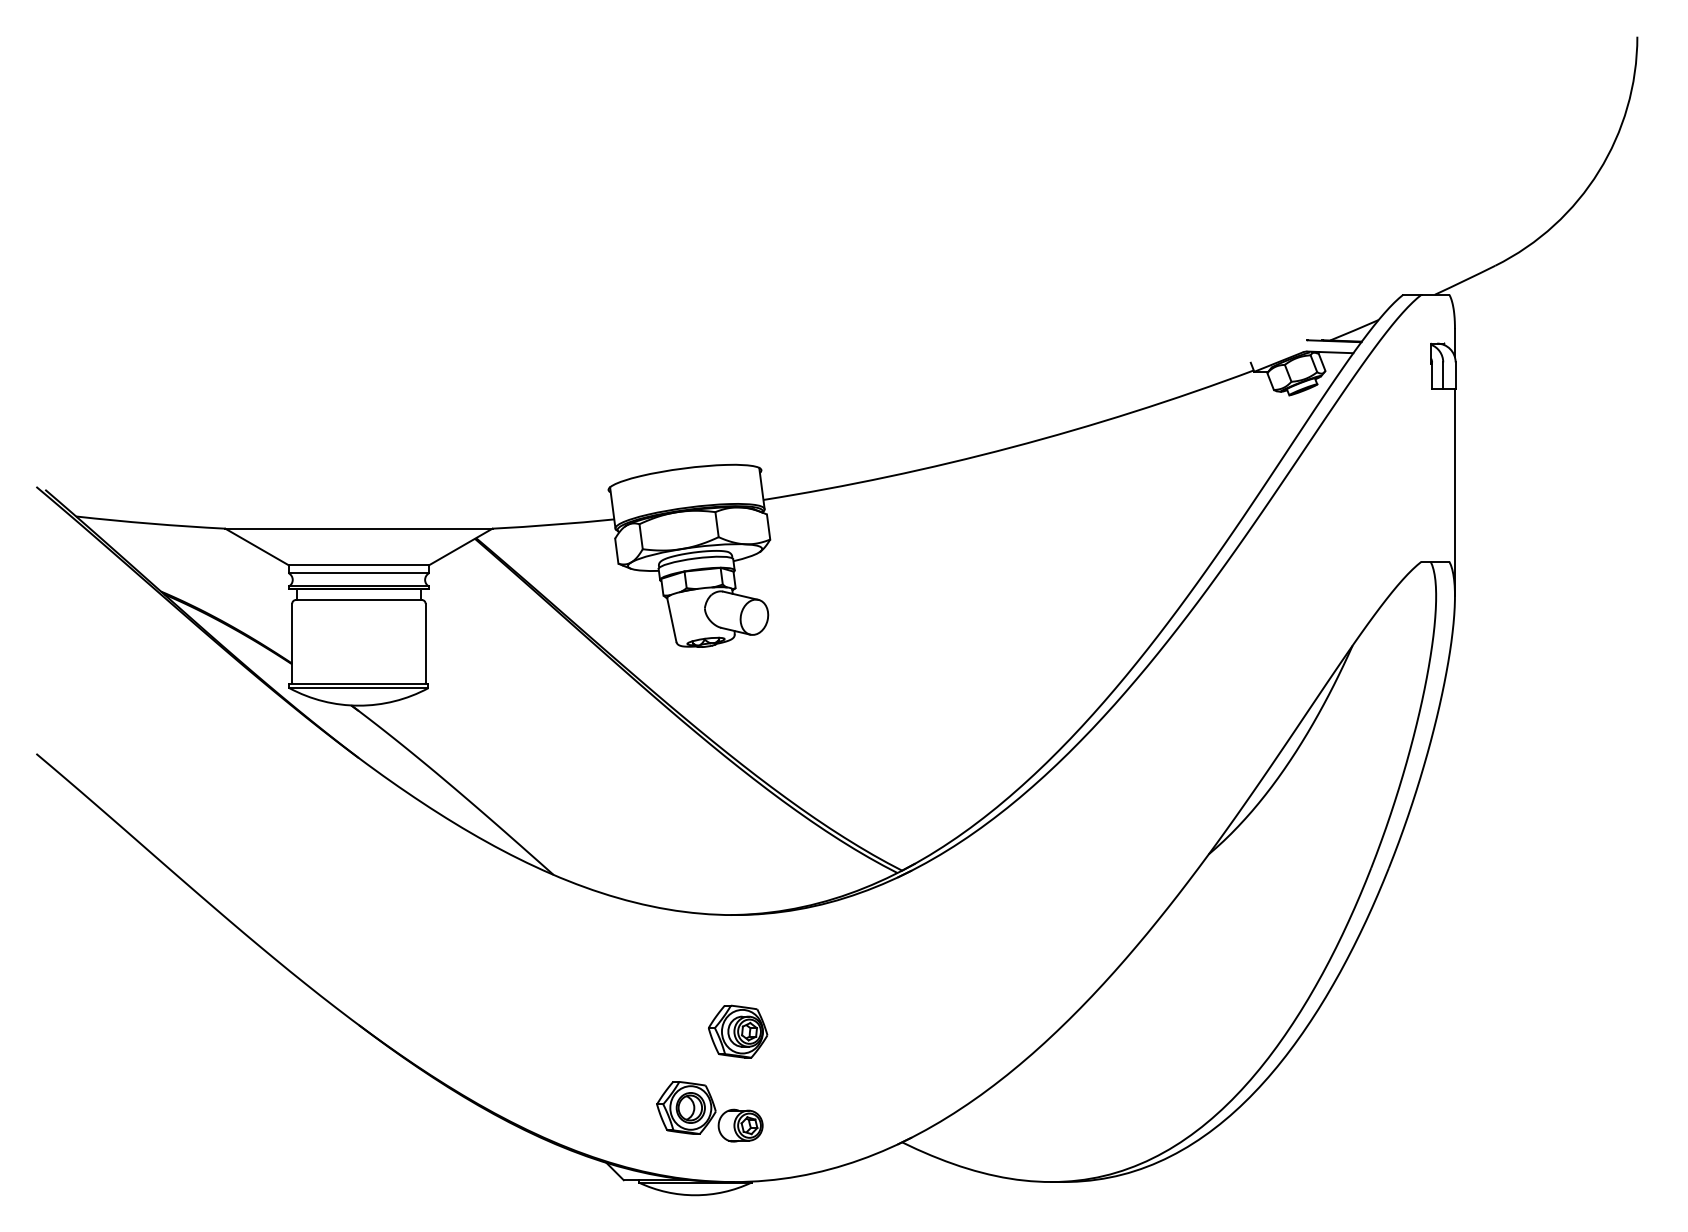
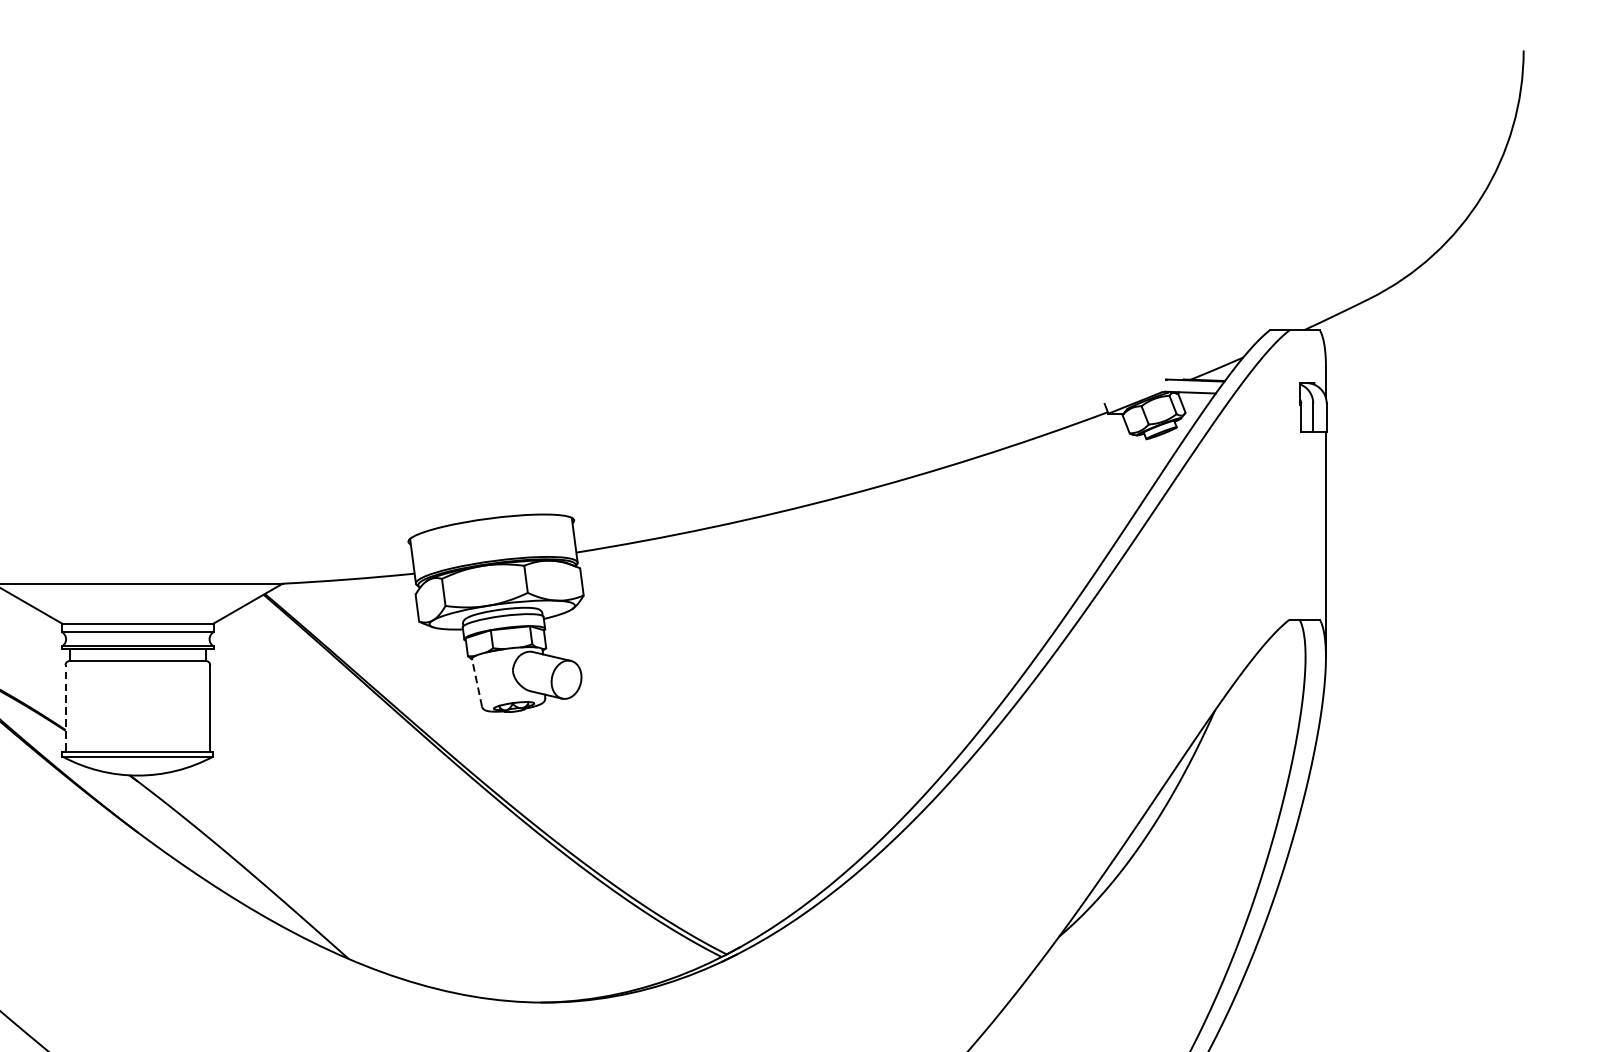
line: (671, 619) -> (476, 682), solid -> dashed
line: (292, 642) -> (65, 707), solid -> dashed

